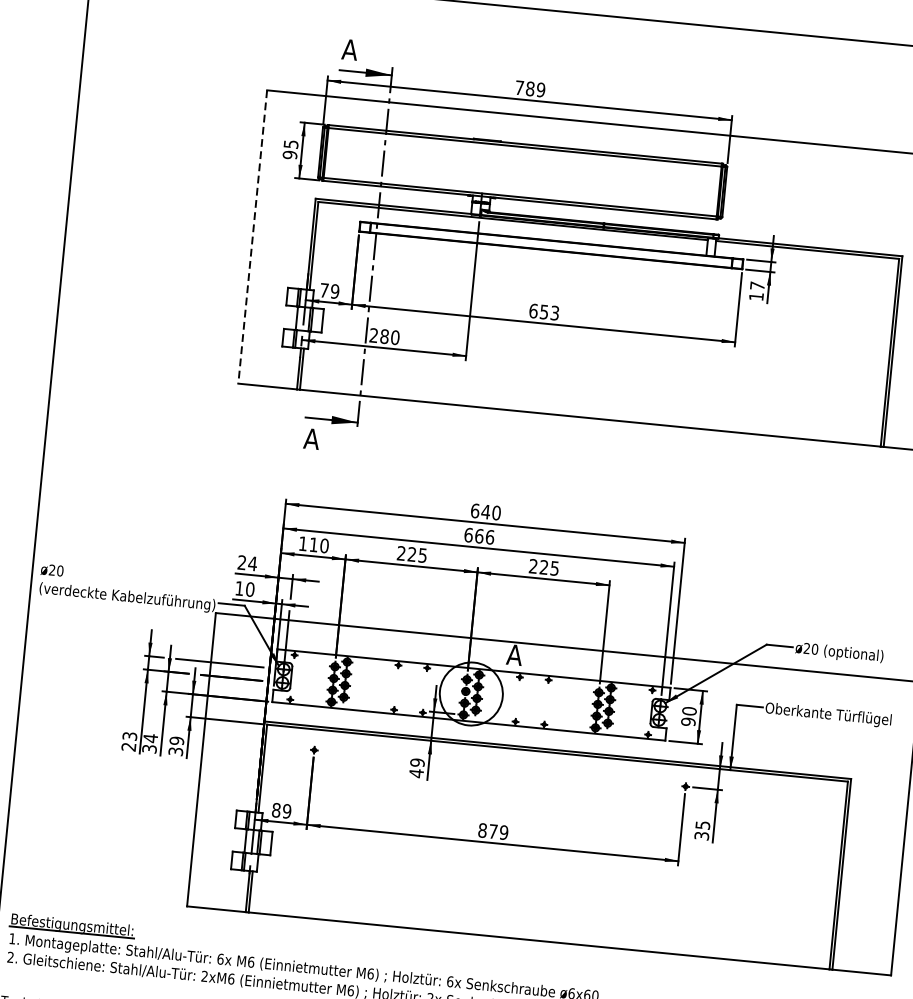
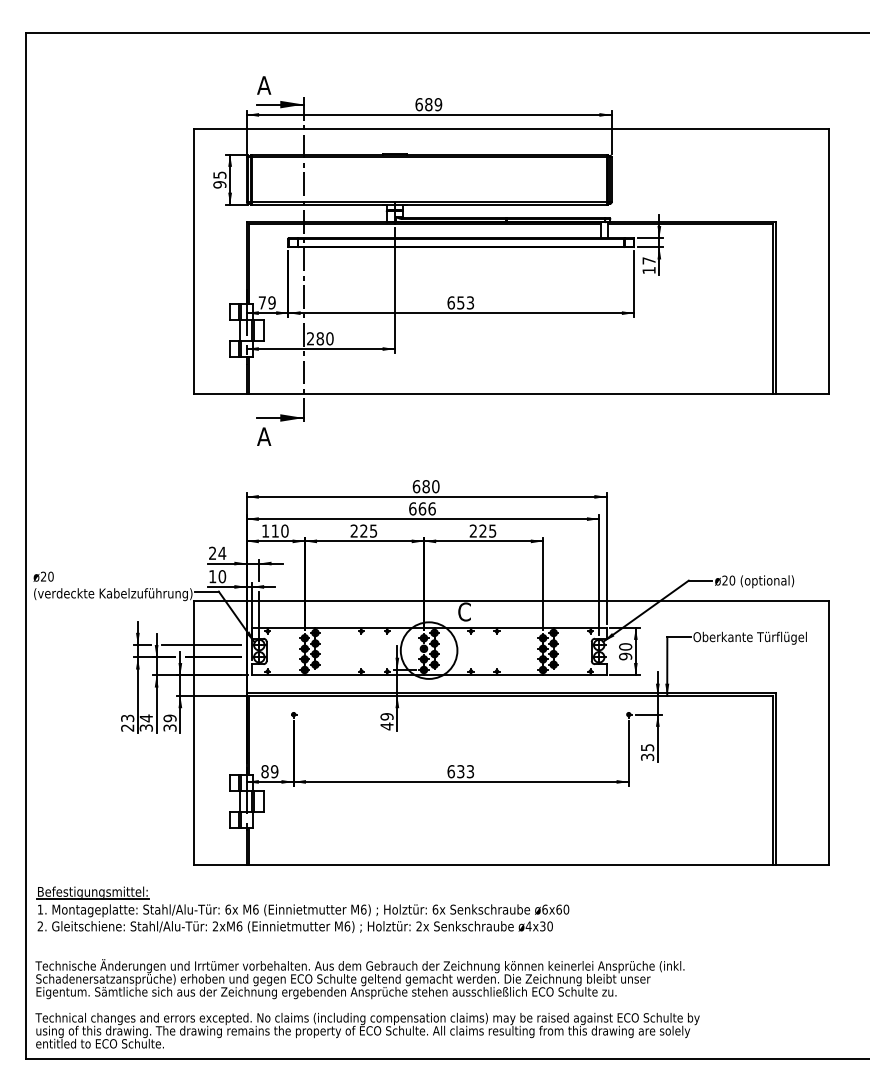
text: (518, 87) -> (418, 104), 789 -> 689
line: (252, 237) -> (193, 261), dashed -> solid
text: (486, 511) -> (426, 486), 640 -> 680
text: (514, 654) -> (464, 611), A -> C
text: (493, 831) -> (460, 771), 879 -> 633

